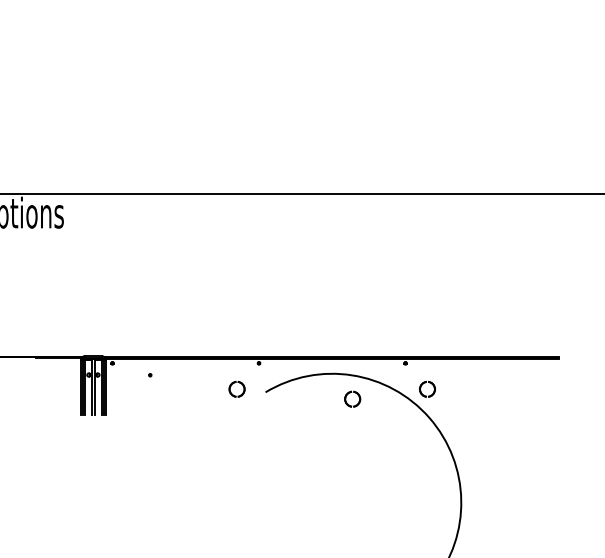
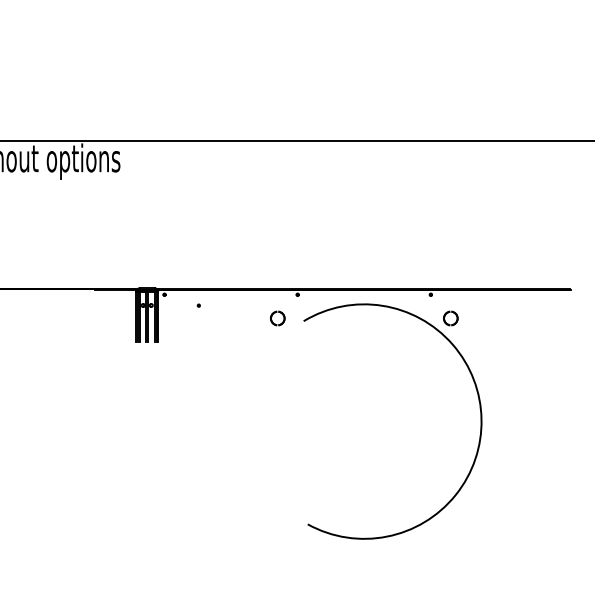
part: (352, 399) -> (382, 327), removed

